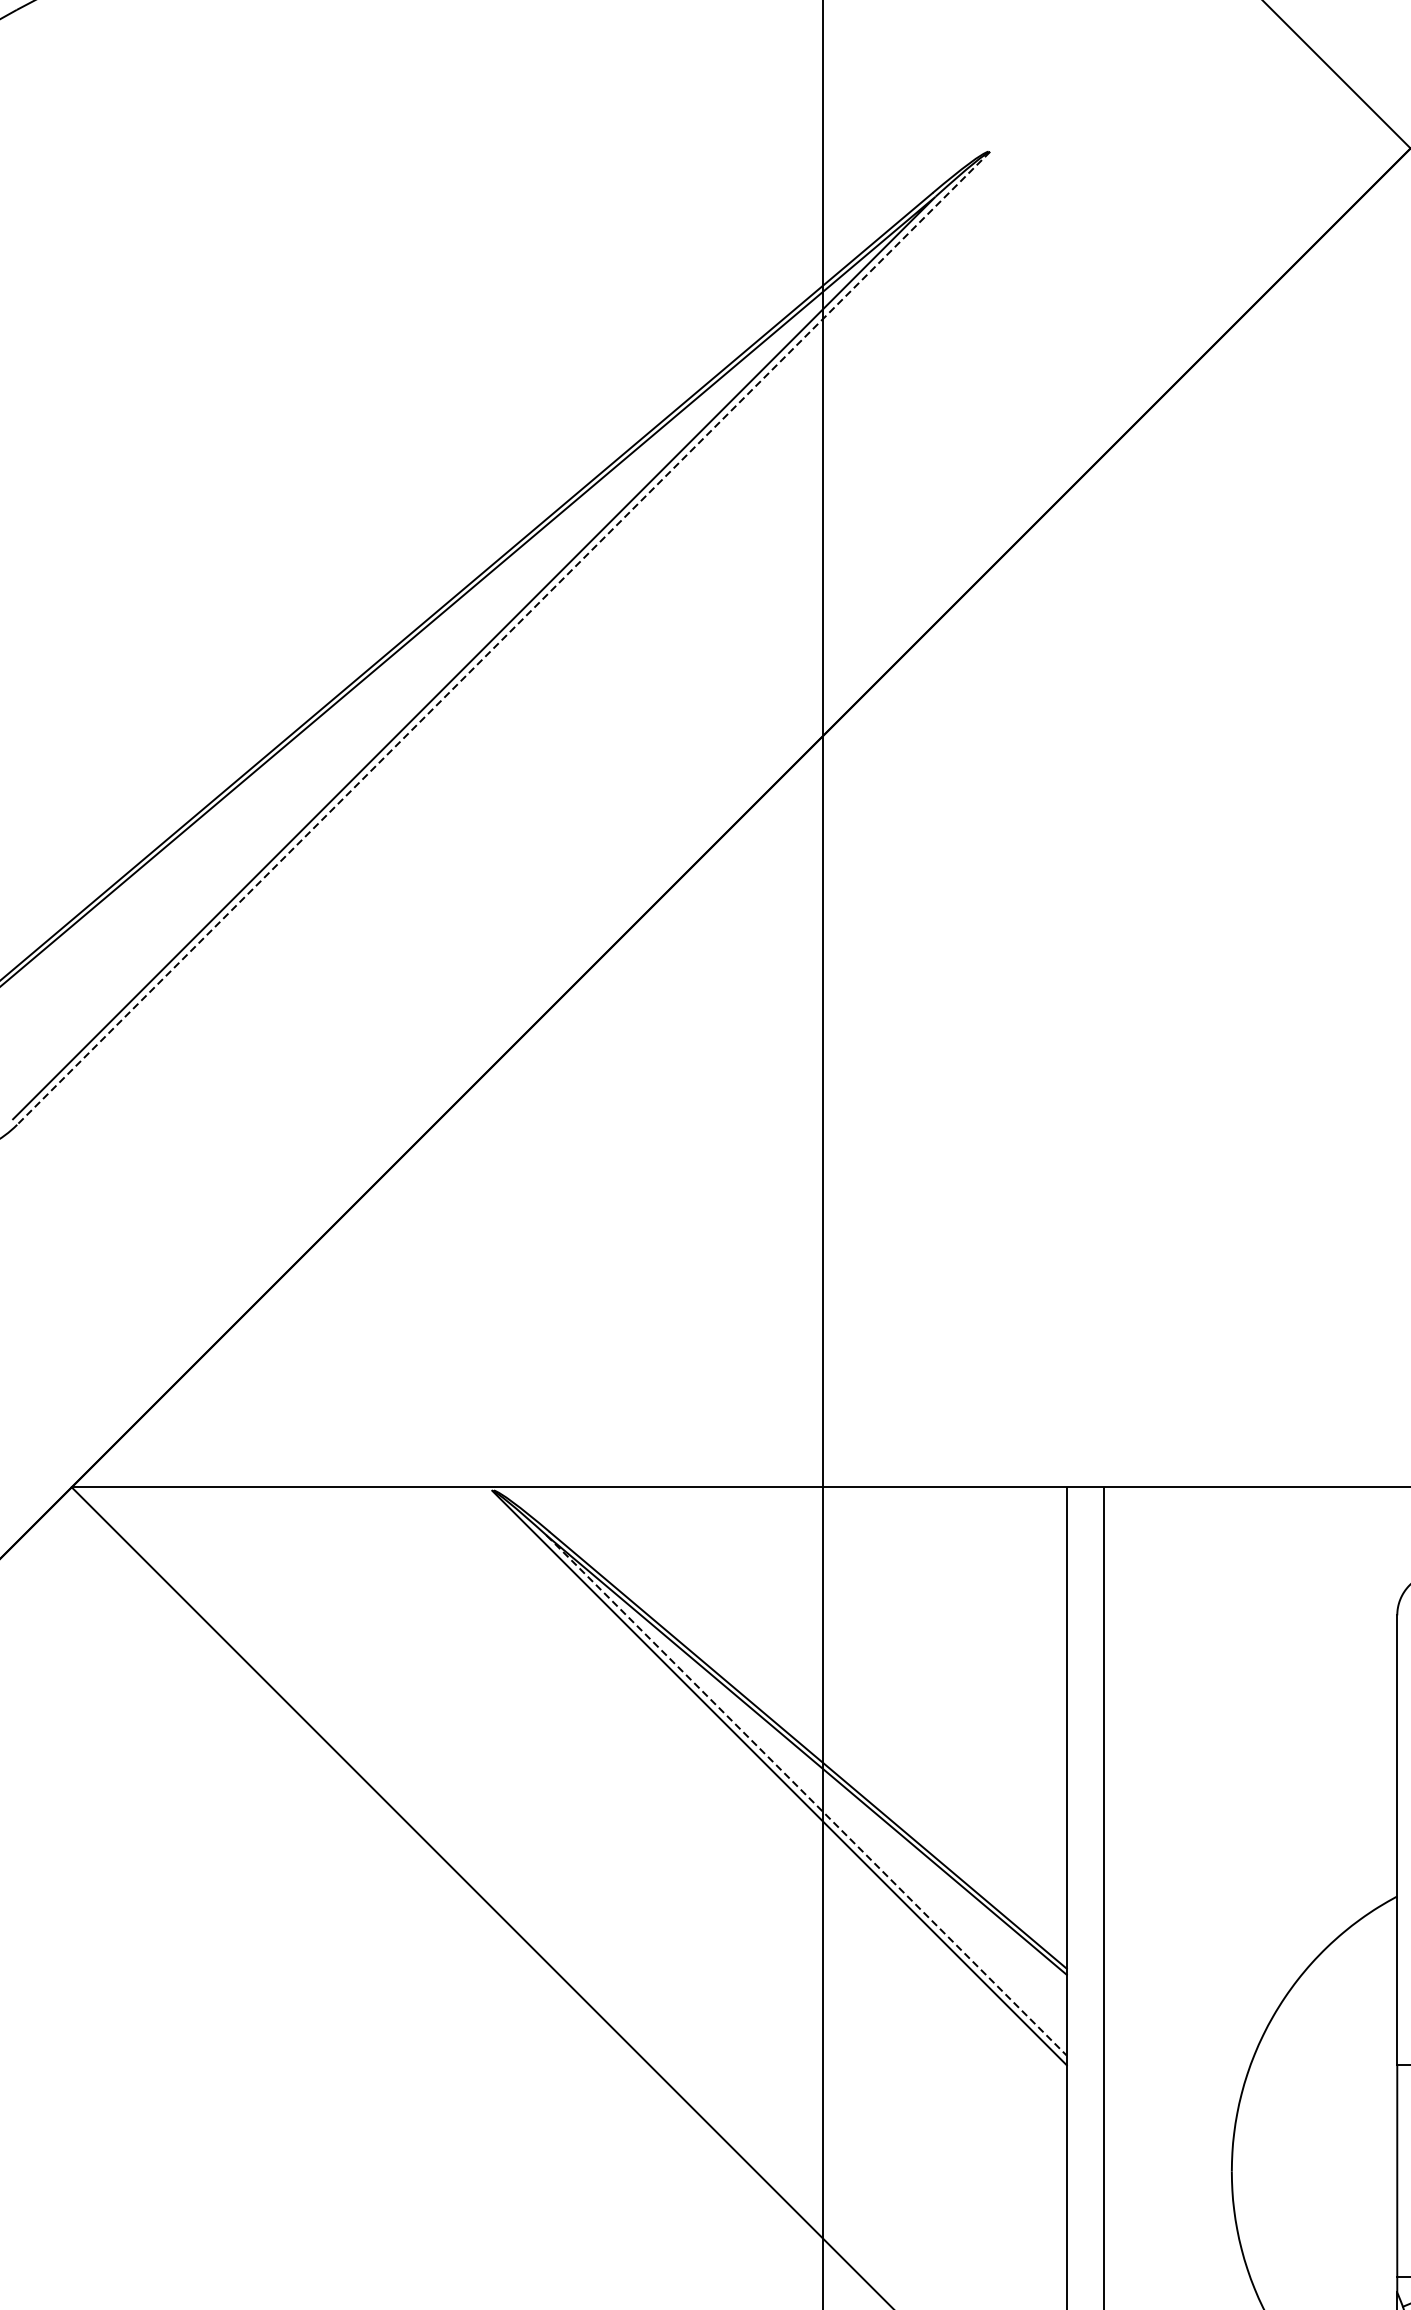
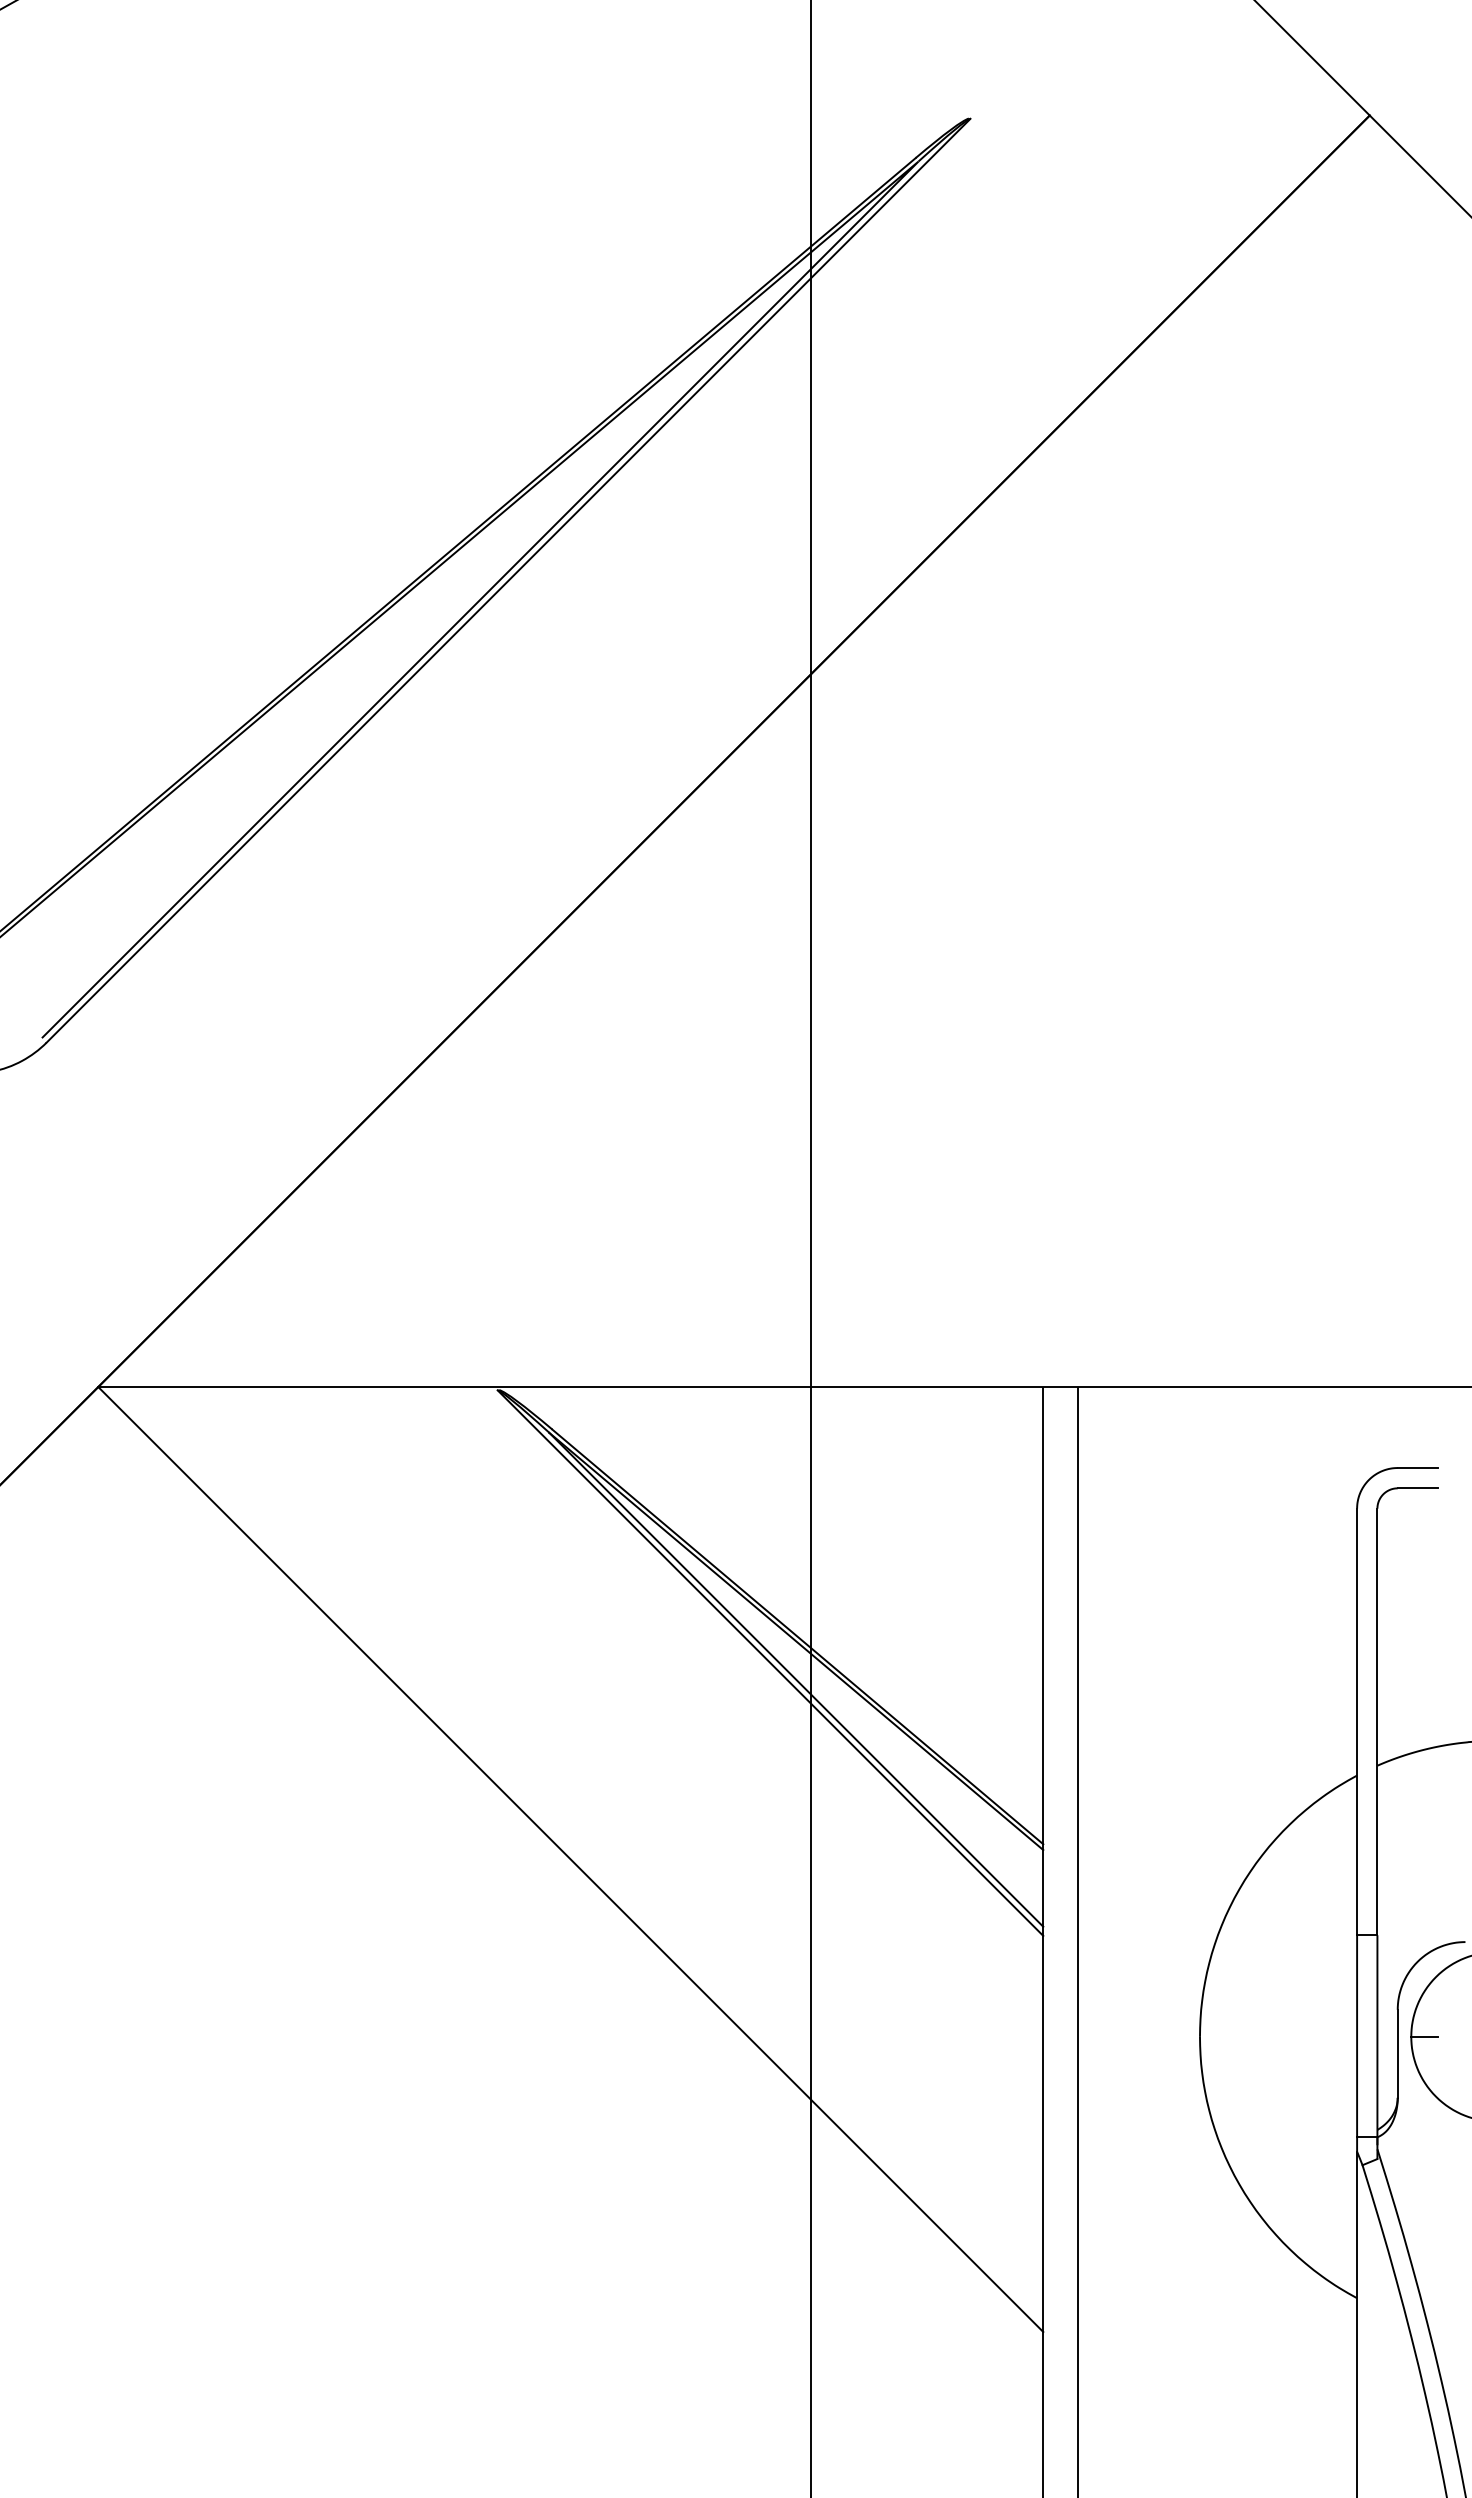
line: (503, 639) -> (508, 581), dashed -> solid
line: (806, 1796) -> (796, 1680), dashed -> solid

